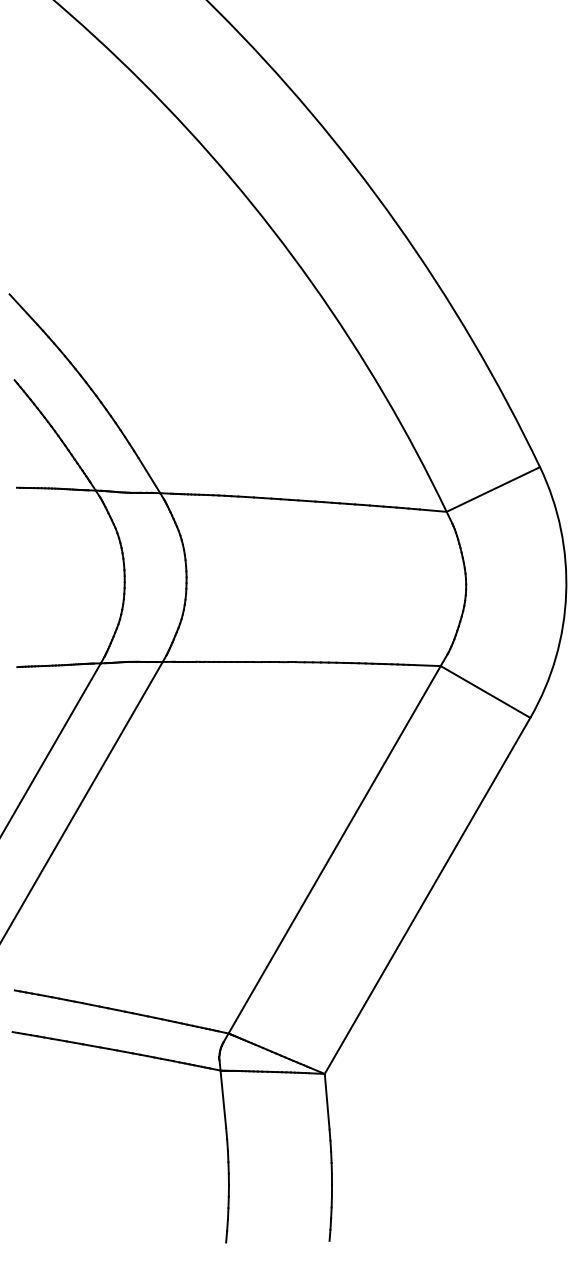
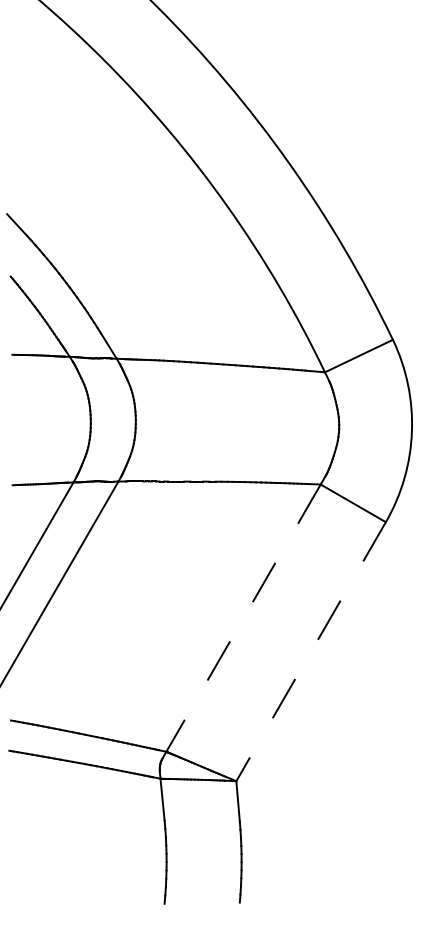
line: (334, 850) -> (243, 618), solid -> dashed
line: (428, 895) -> (311, 651), solid -> dashed

